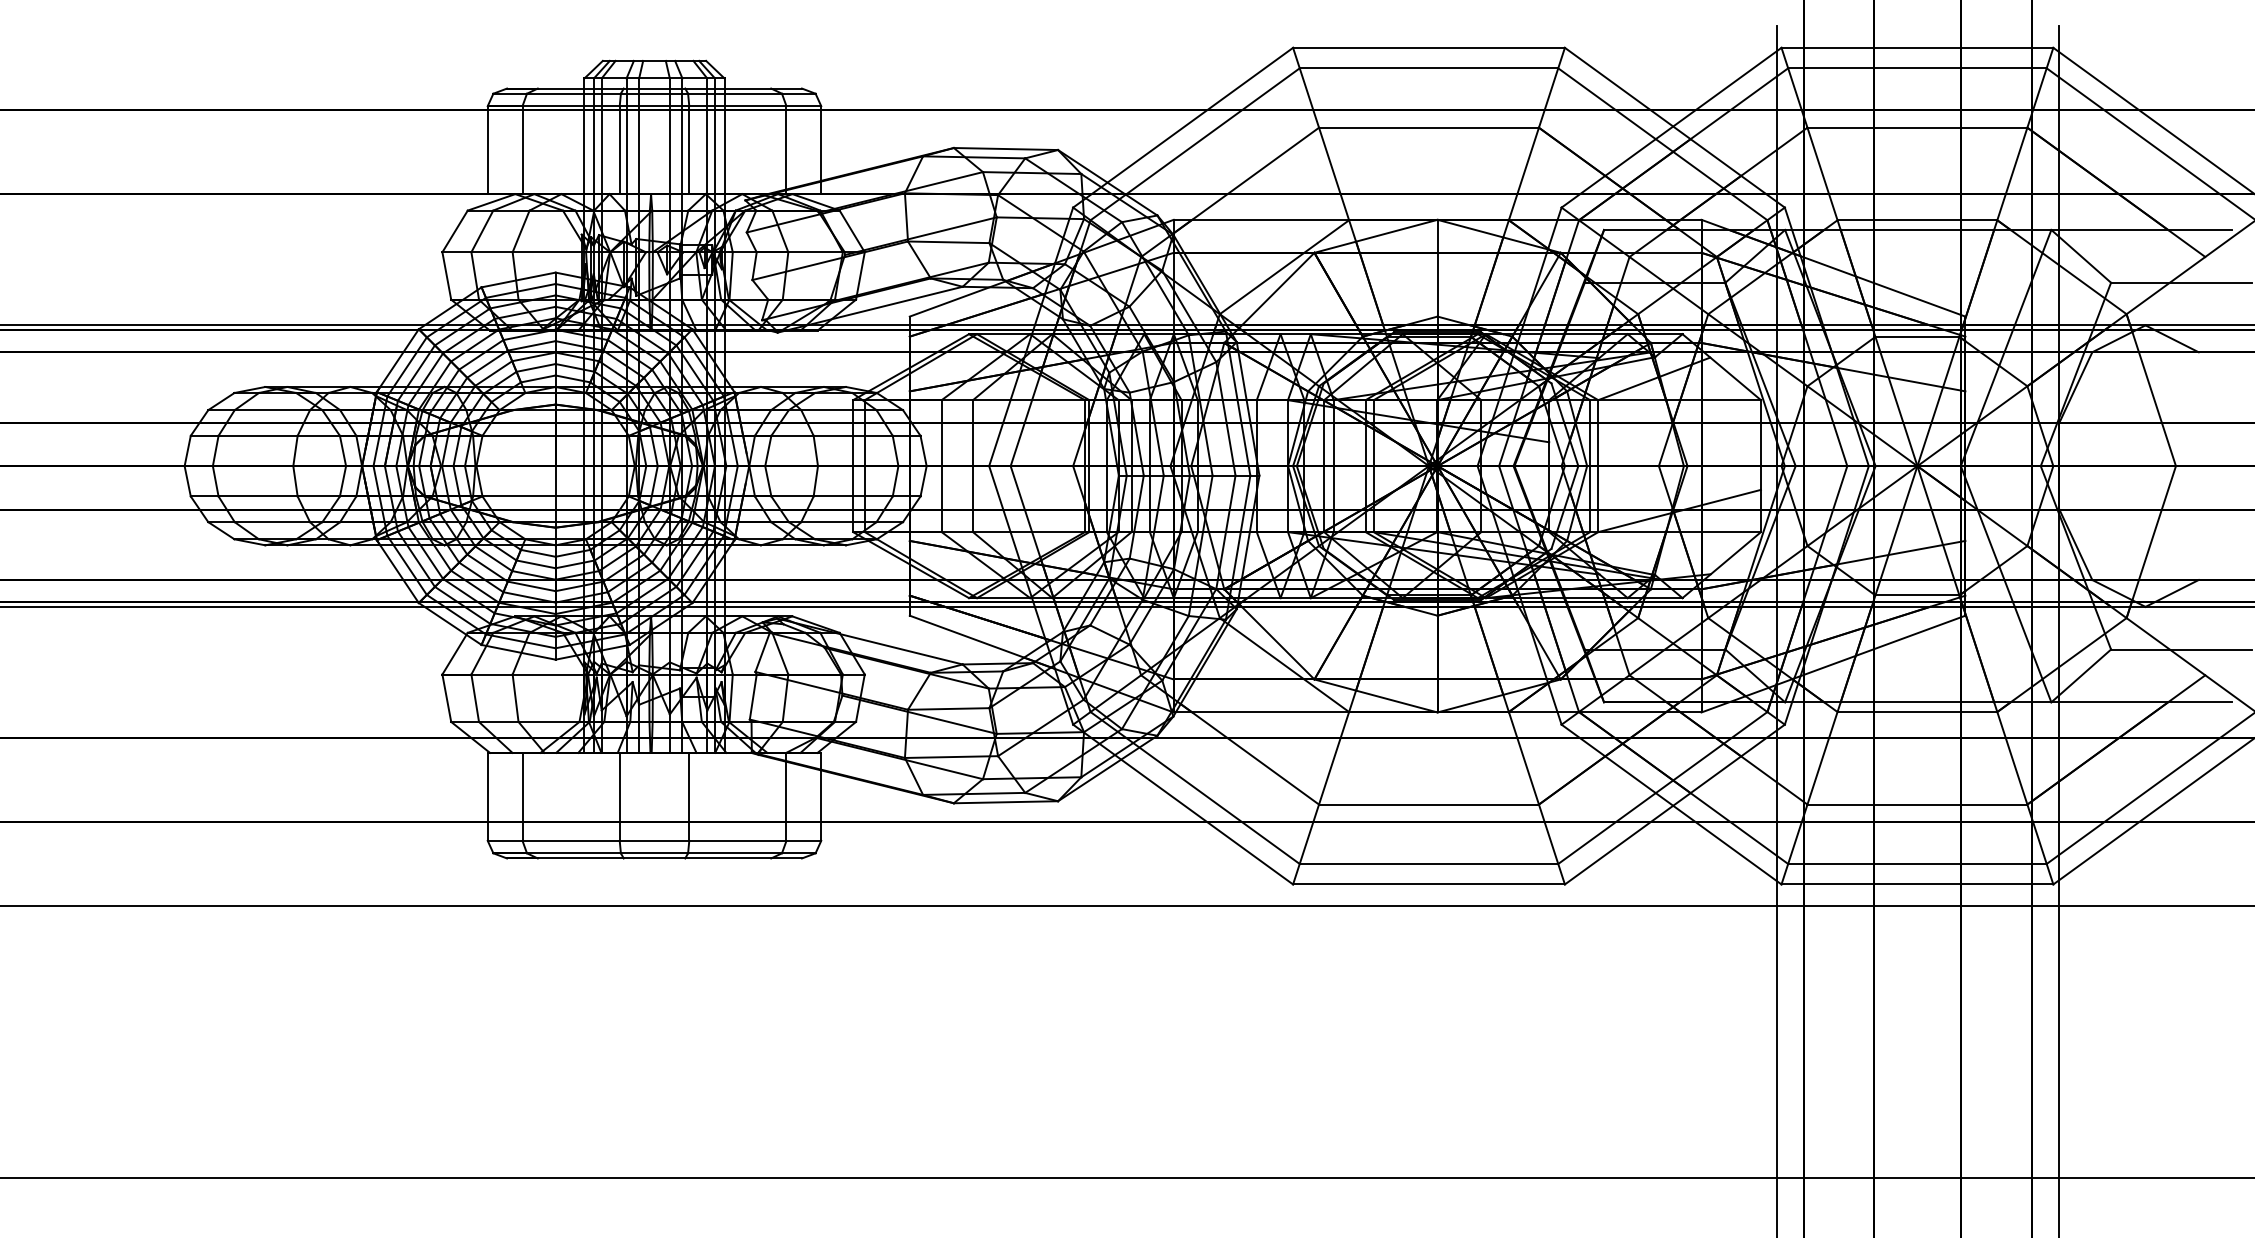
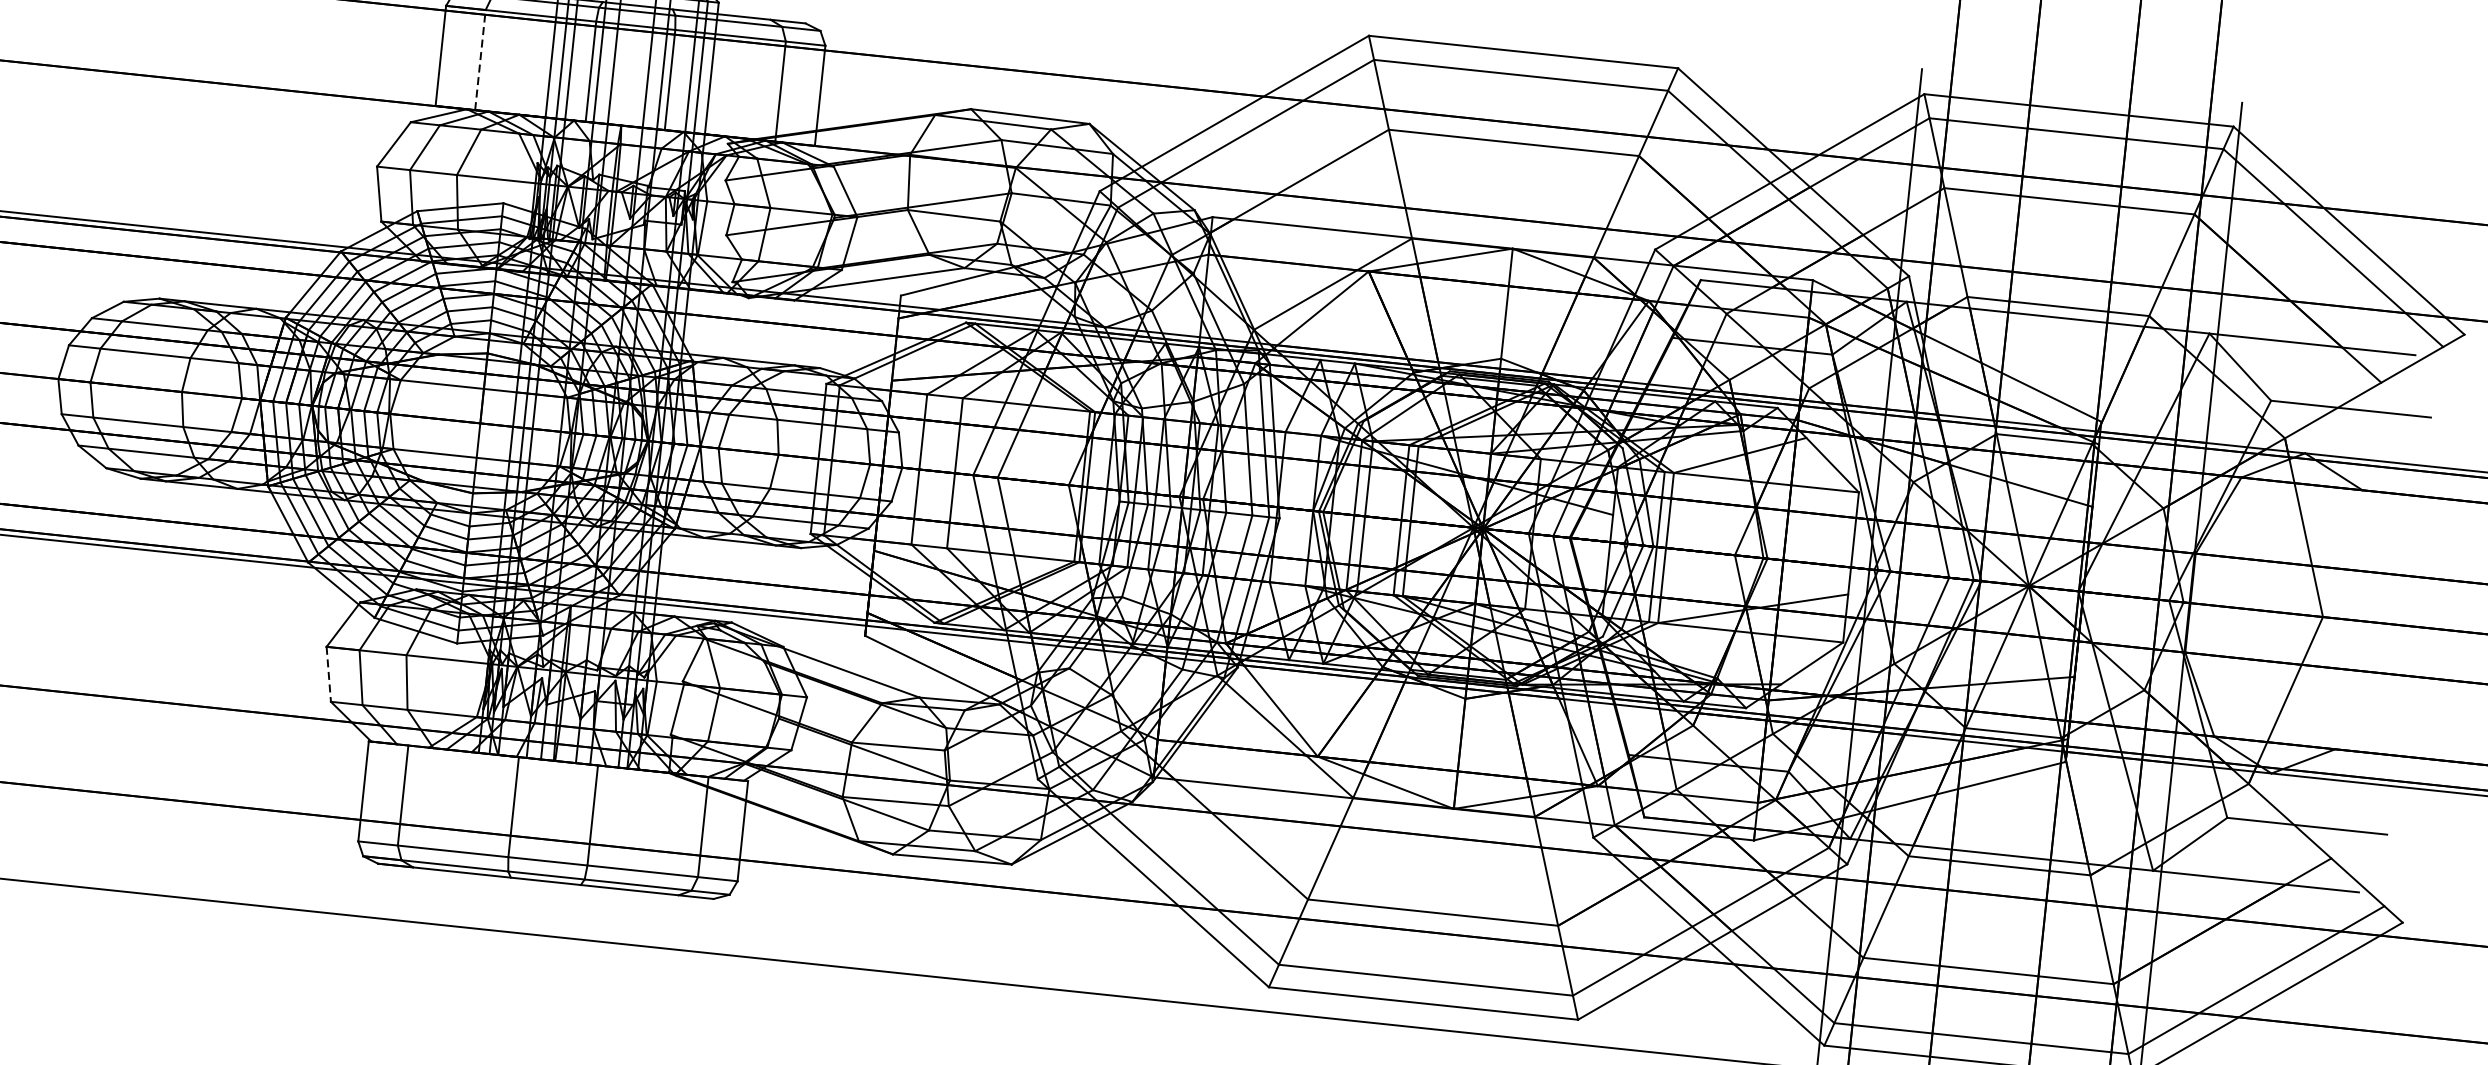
line: (522, 150) -> (480, 60), solid -> dashed
line: (446, 698) -> (328, 674), solid -> dashed

